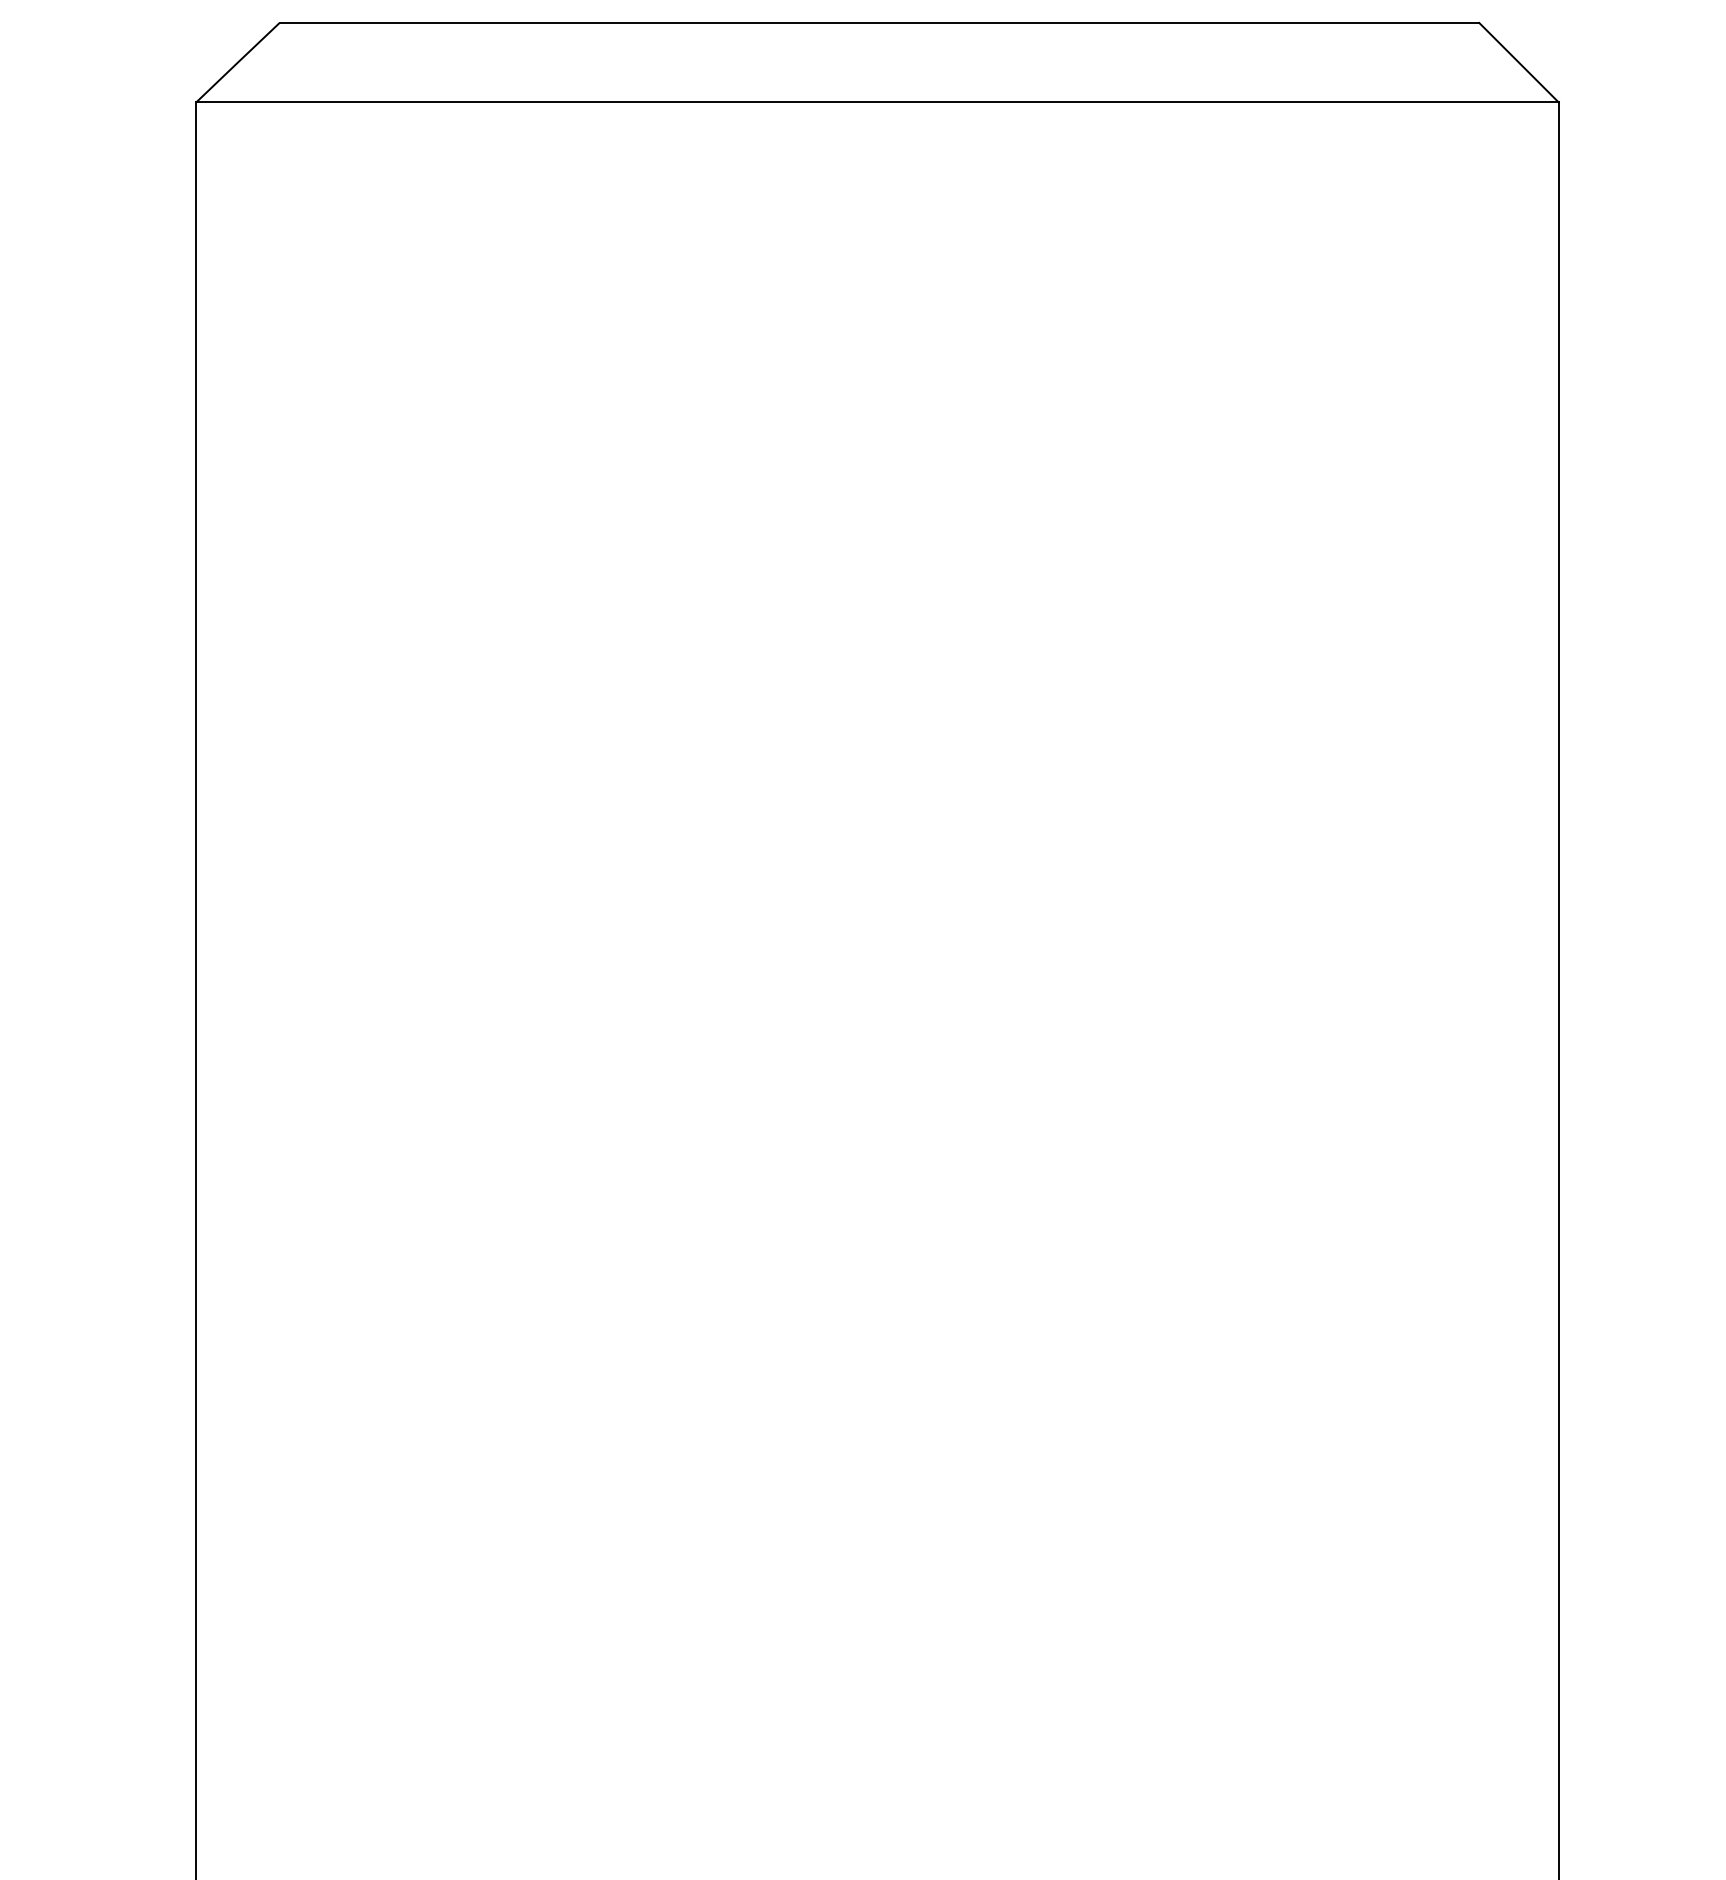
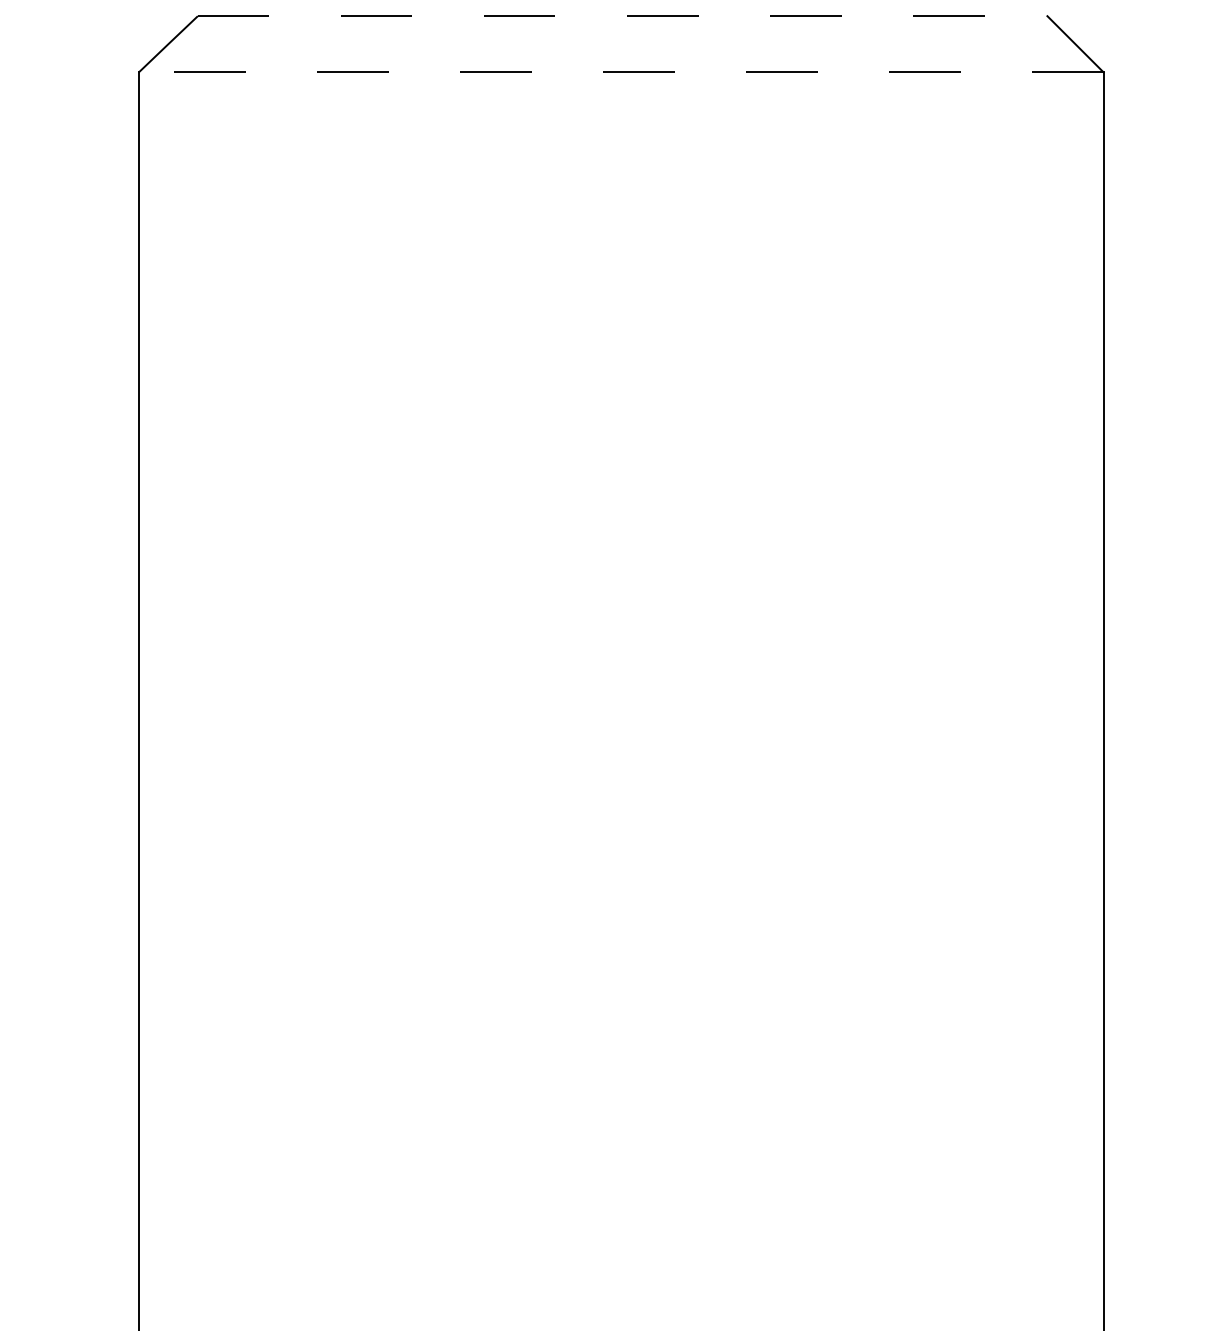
line: (879, 23) -> (622, 16), solid -> dashed
line: (876, 102) -> (620, 72), solid -> dashed

